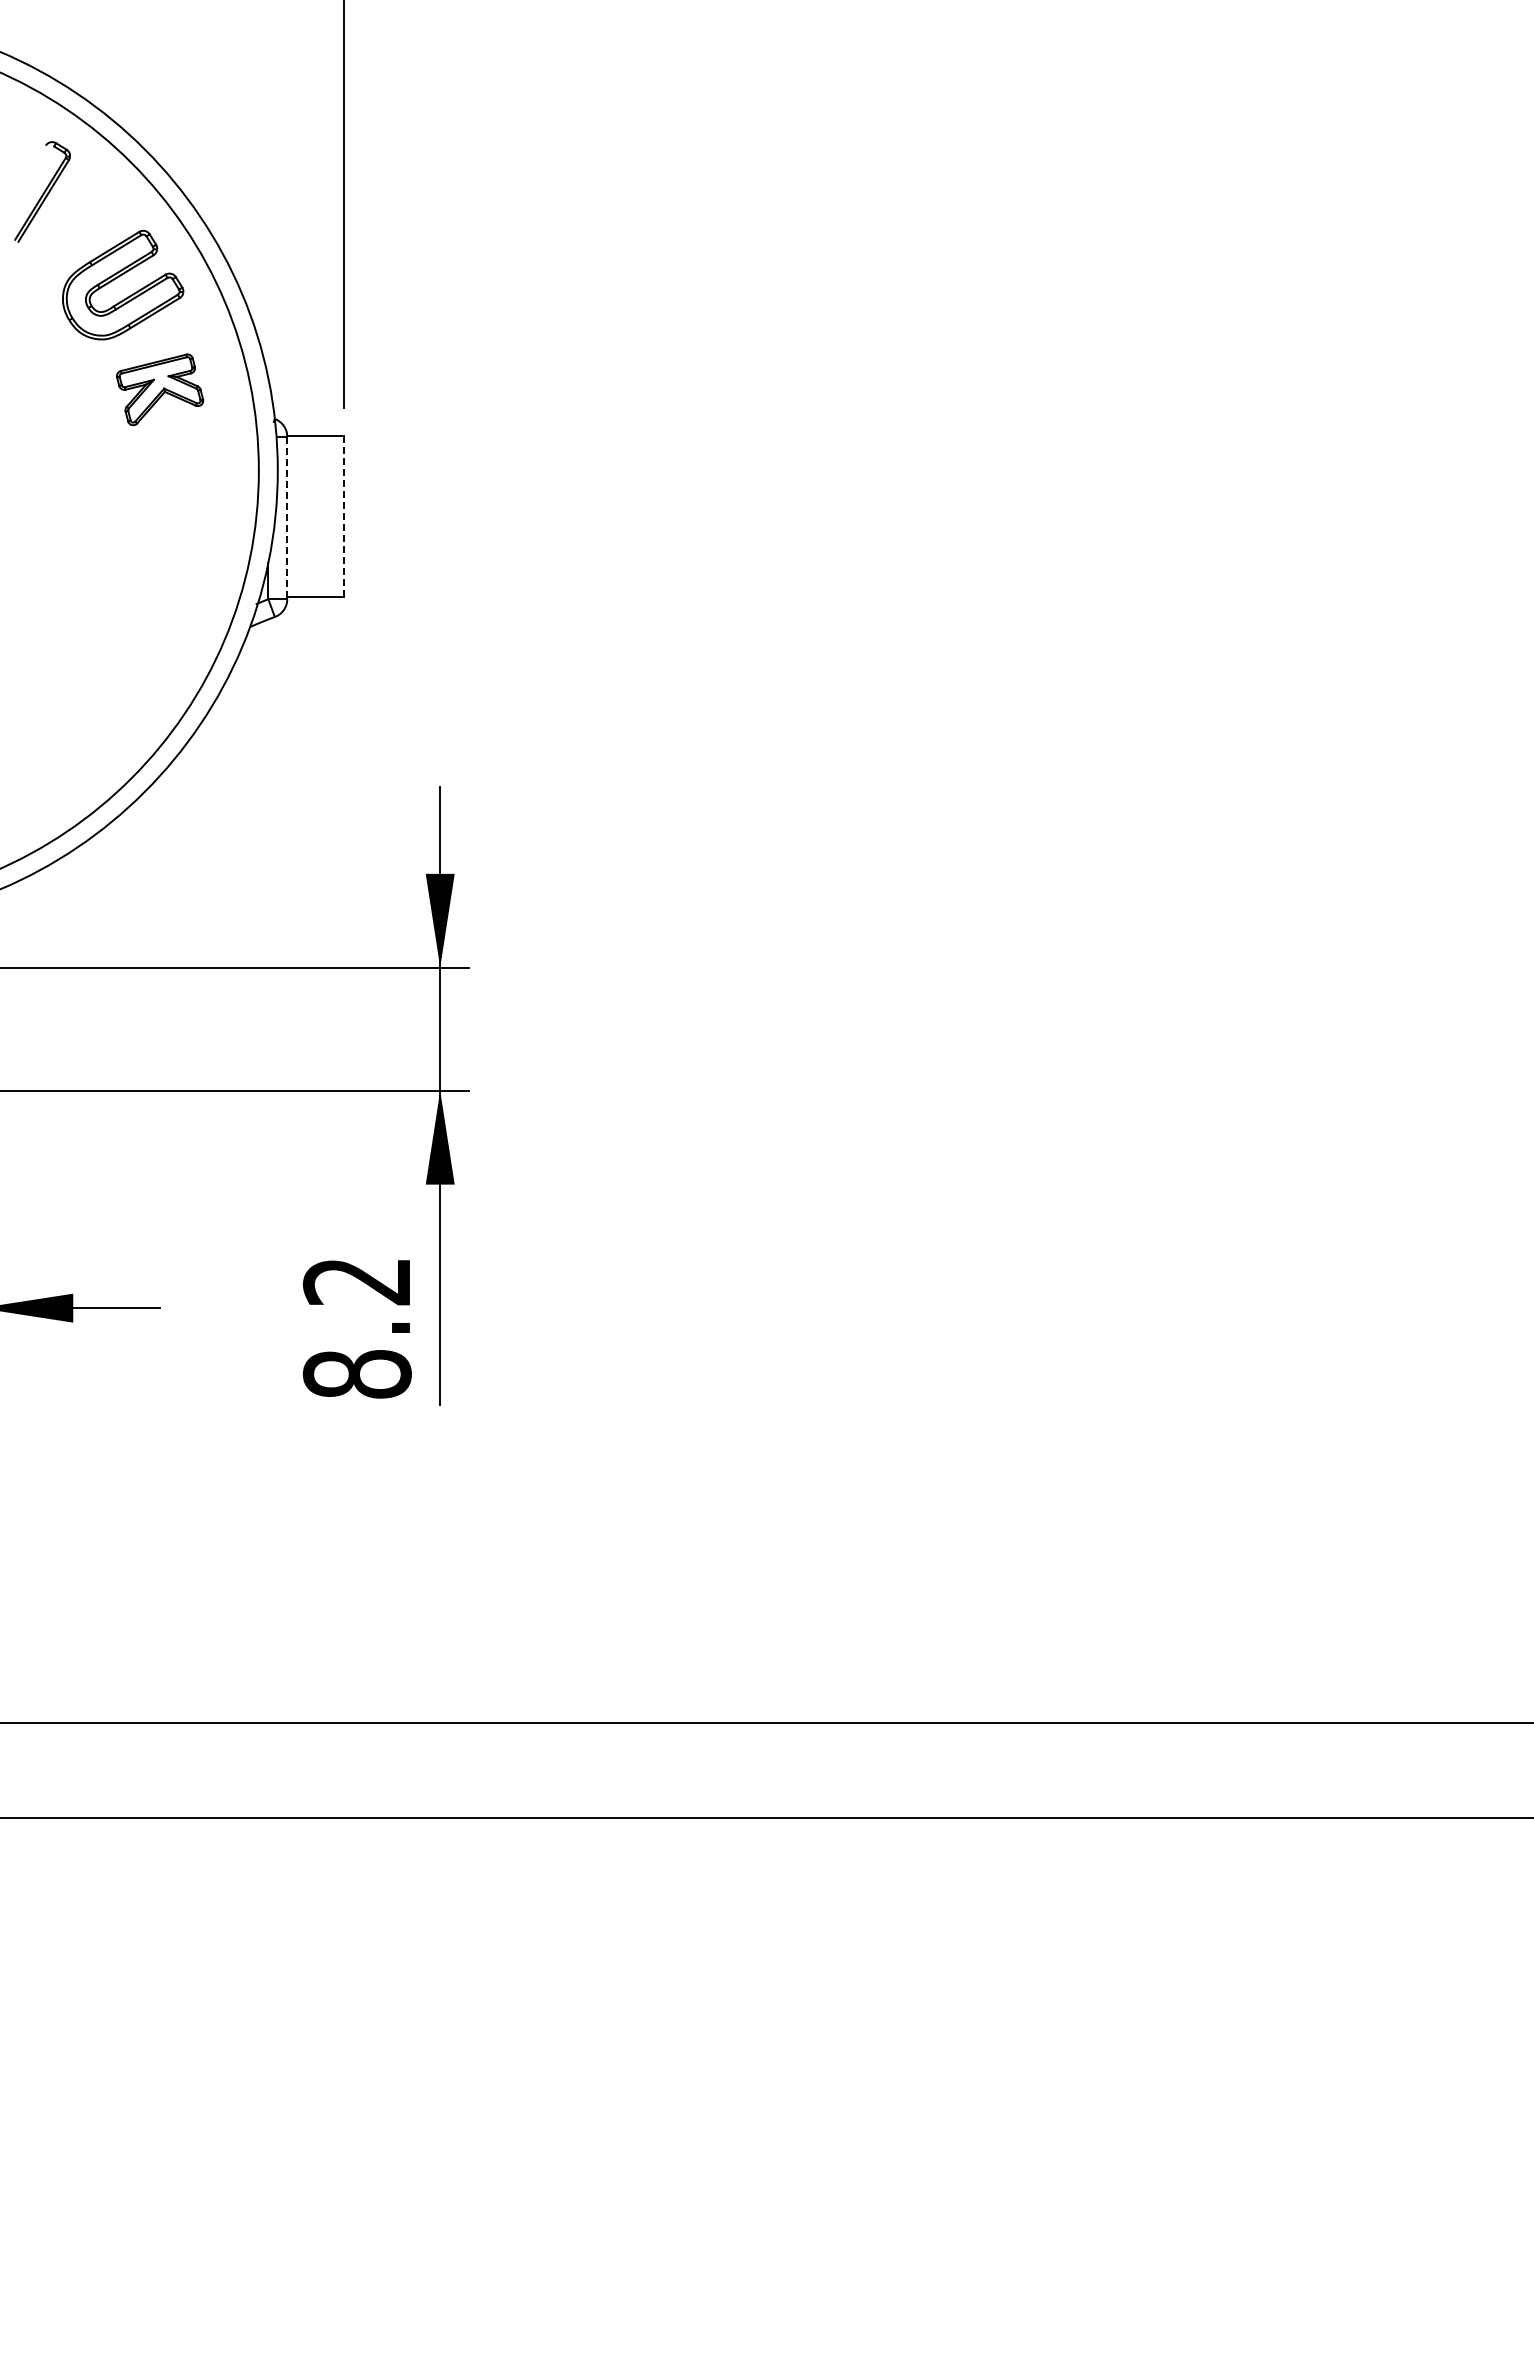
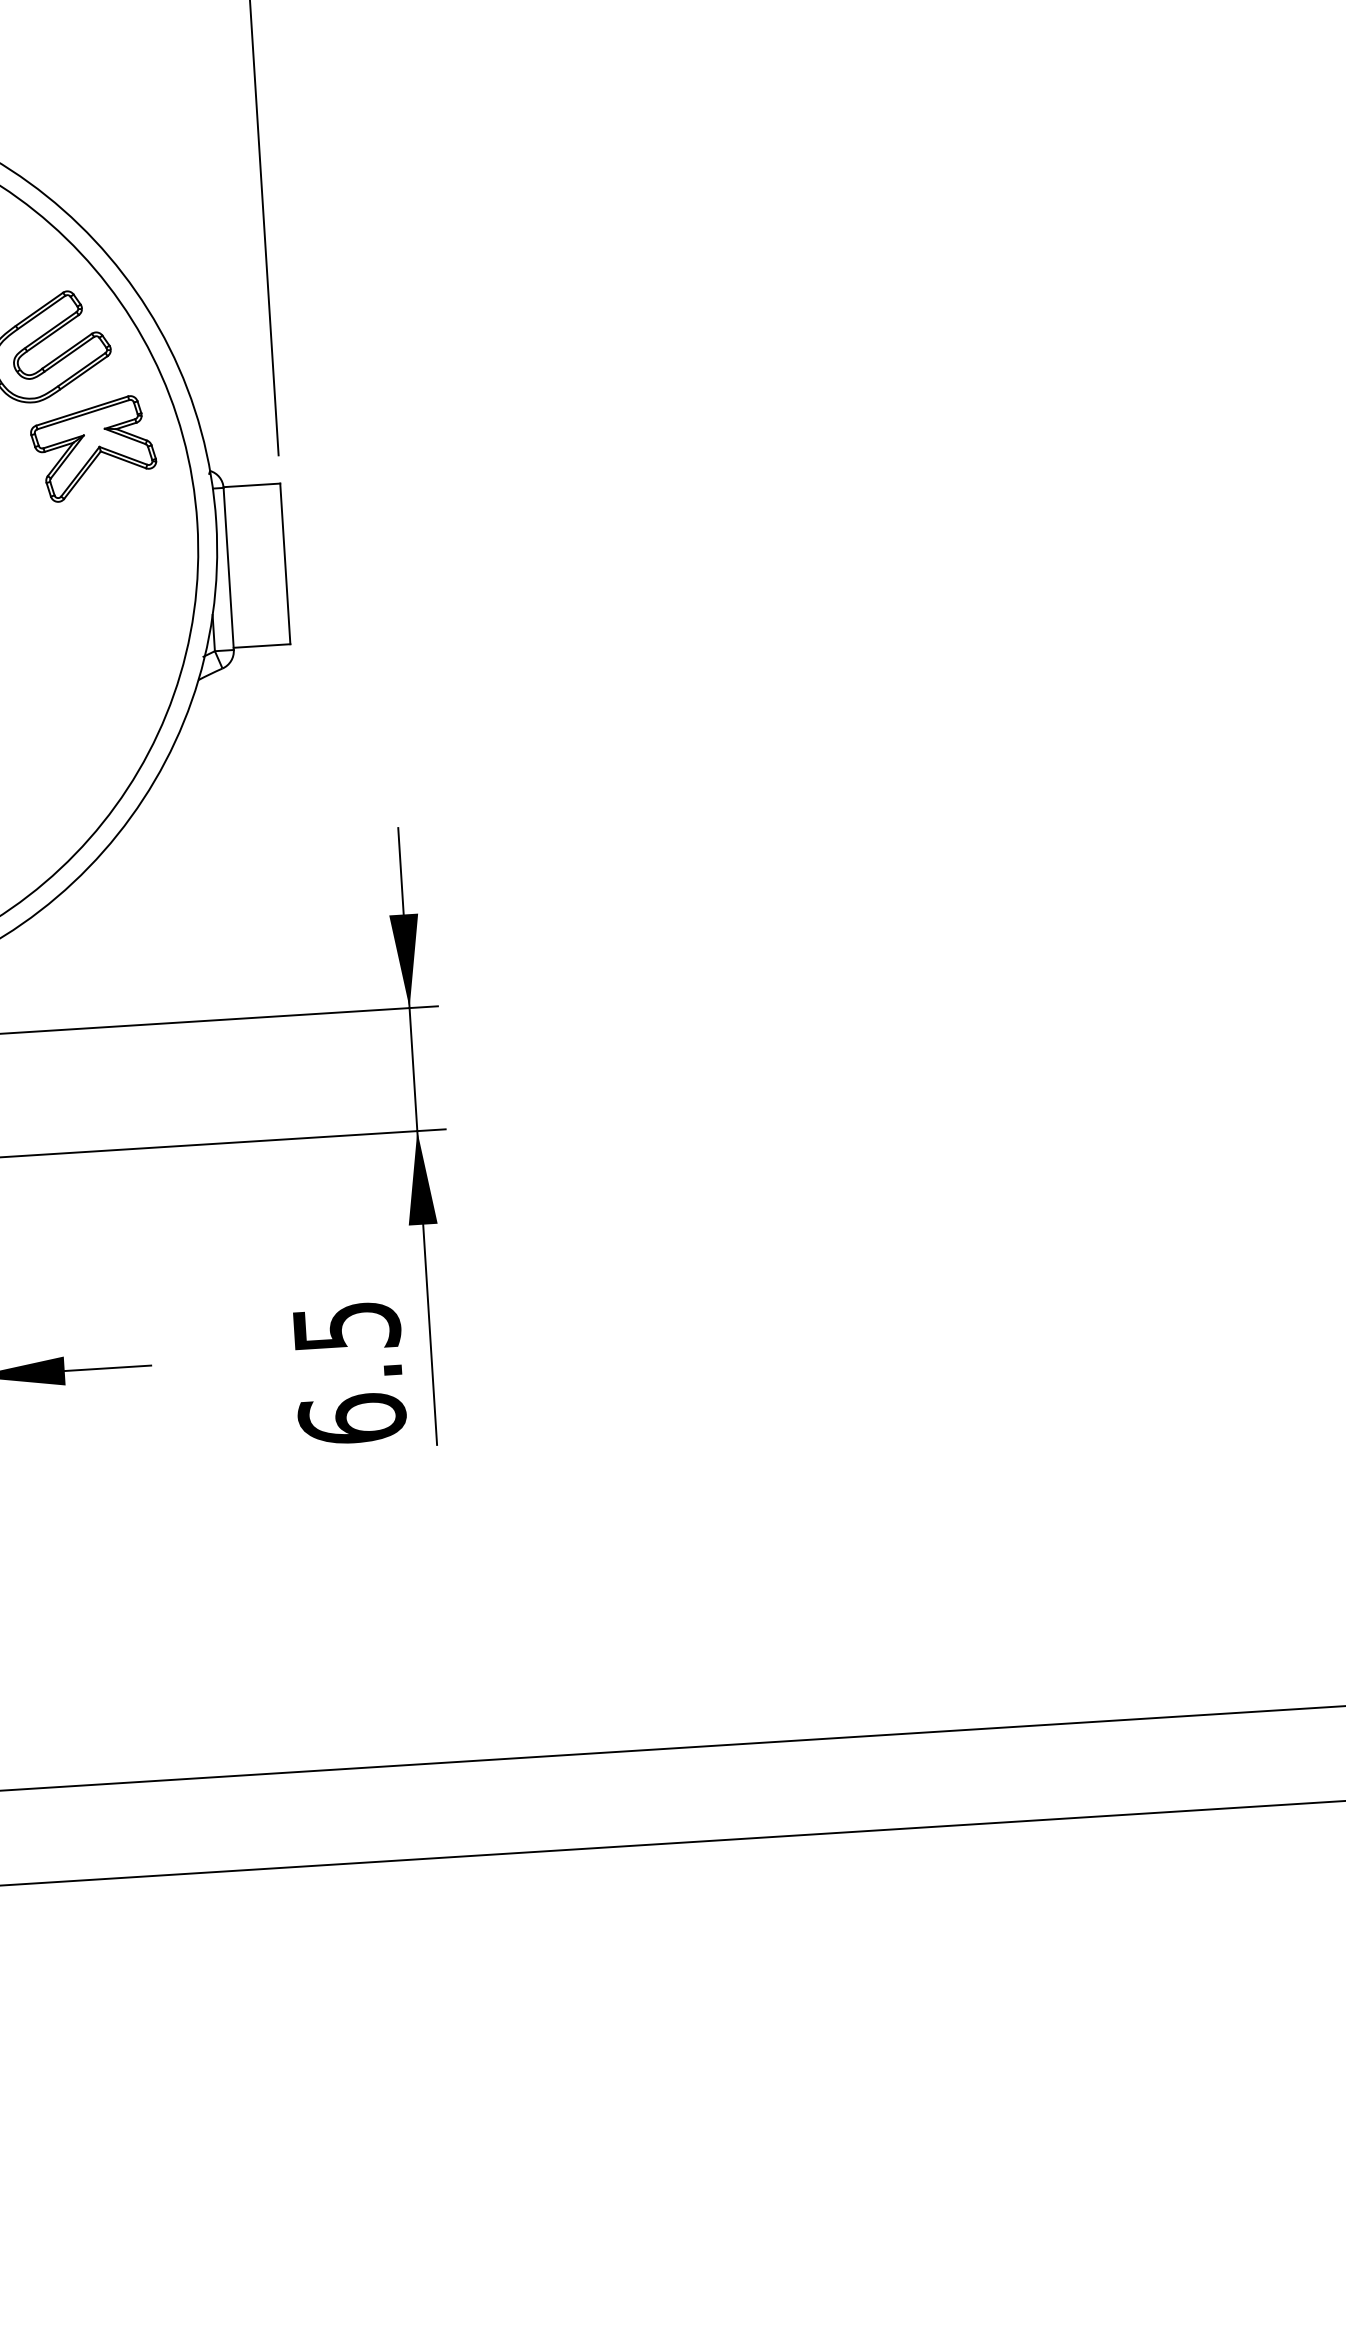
part: (159, 389) -> (93, 448), size x1.43
line: (344, 517) -> (285, 564), dashed -> solid
line: (287, 518) -> (228, 569), dashed -> solid
text: (356, 1328) -> (348, 1373), 8.2 -> 6.5

